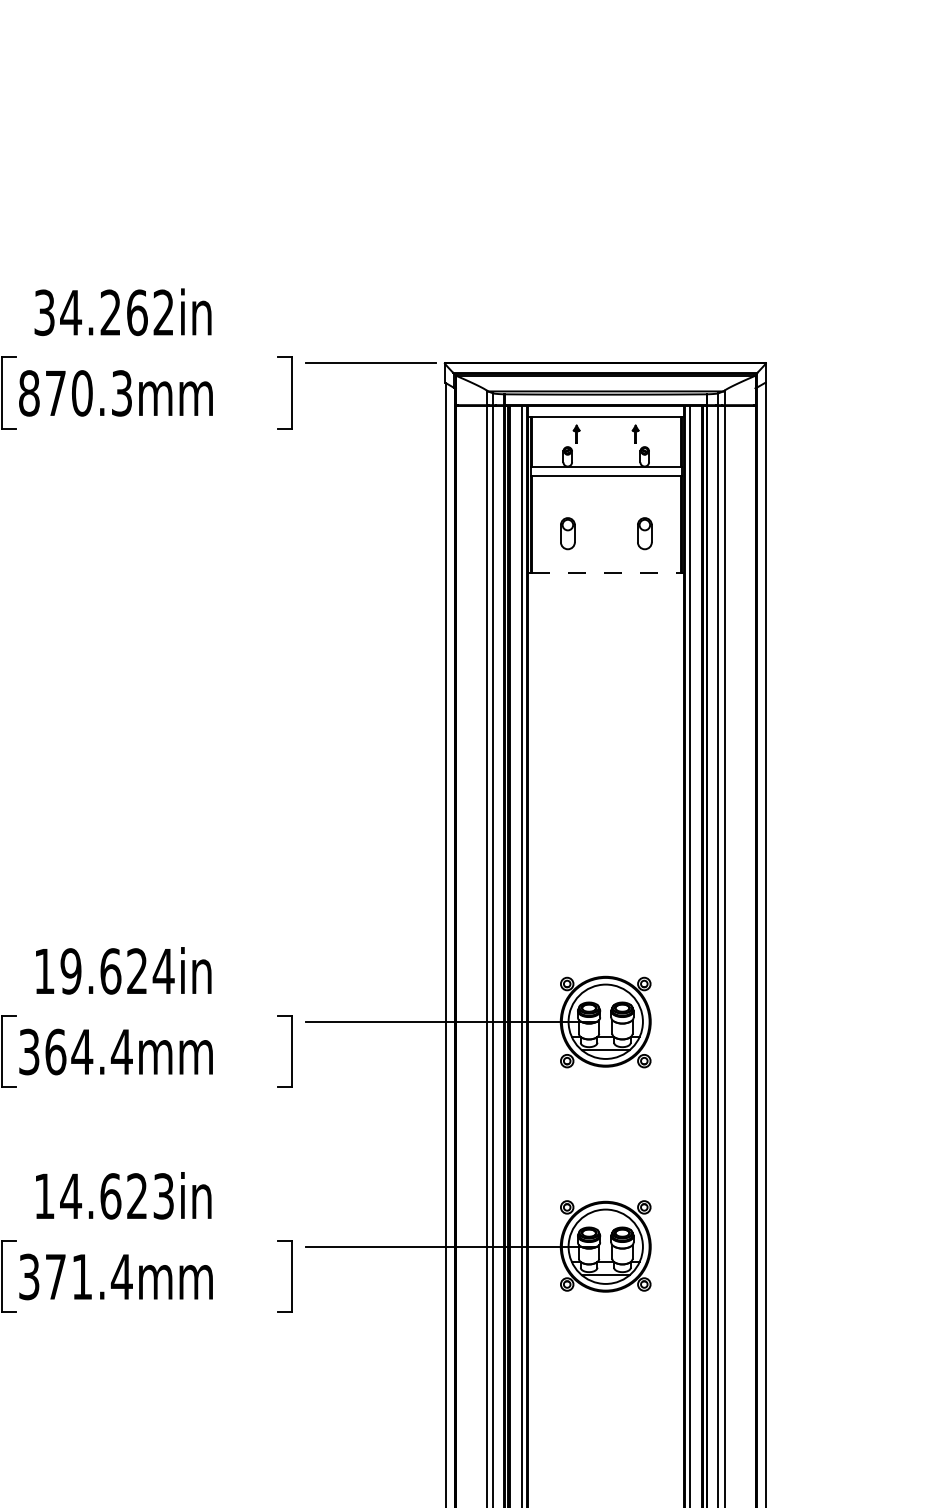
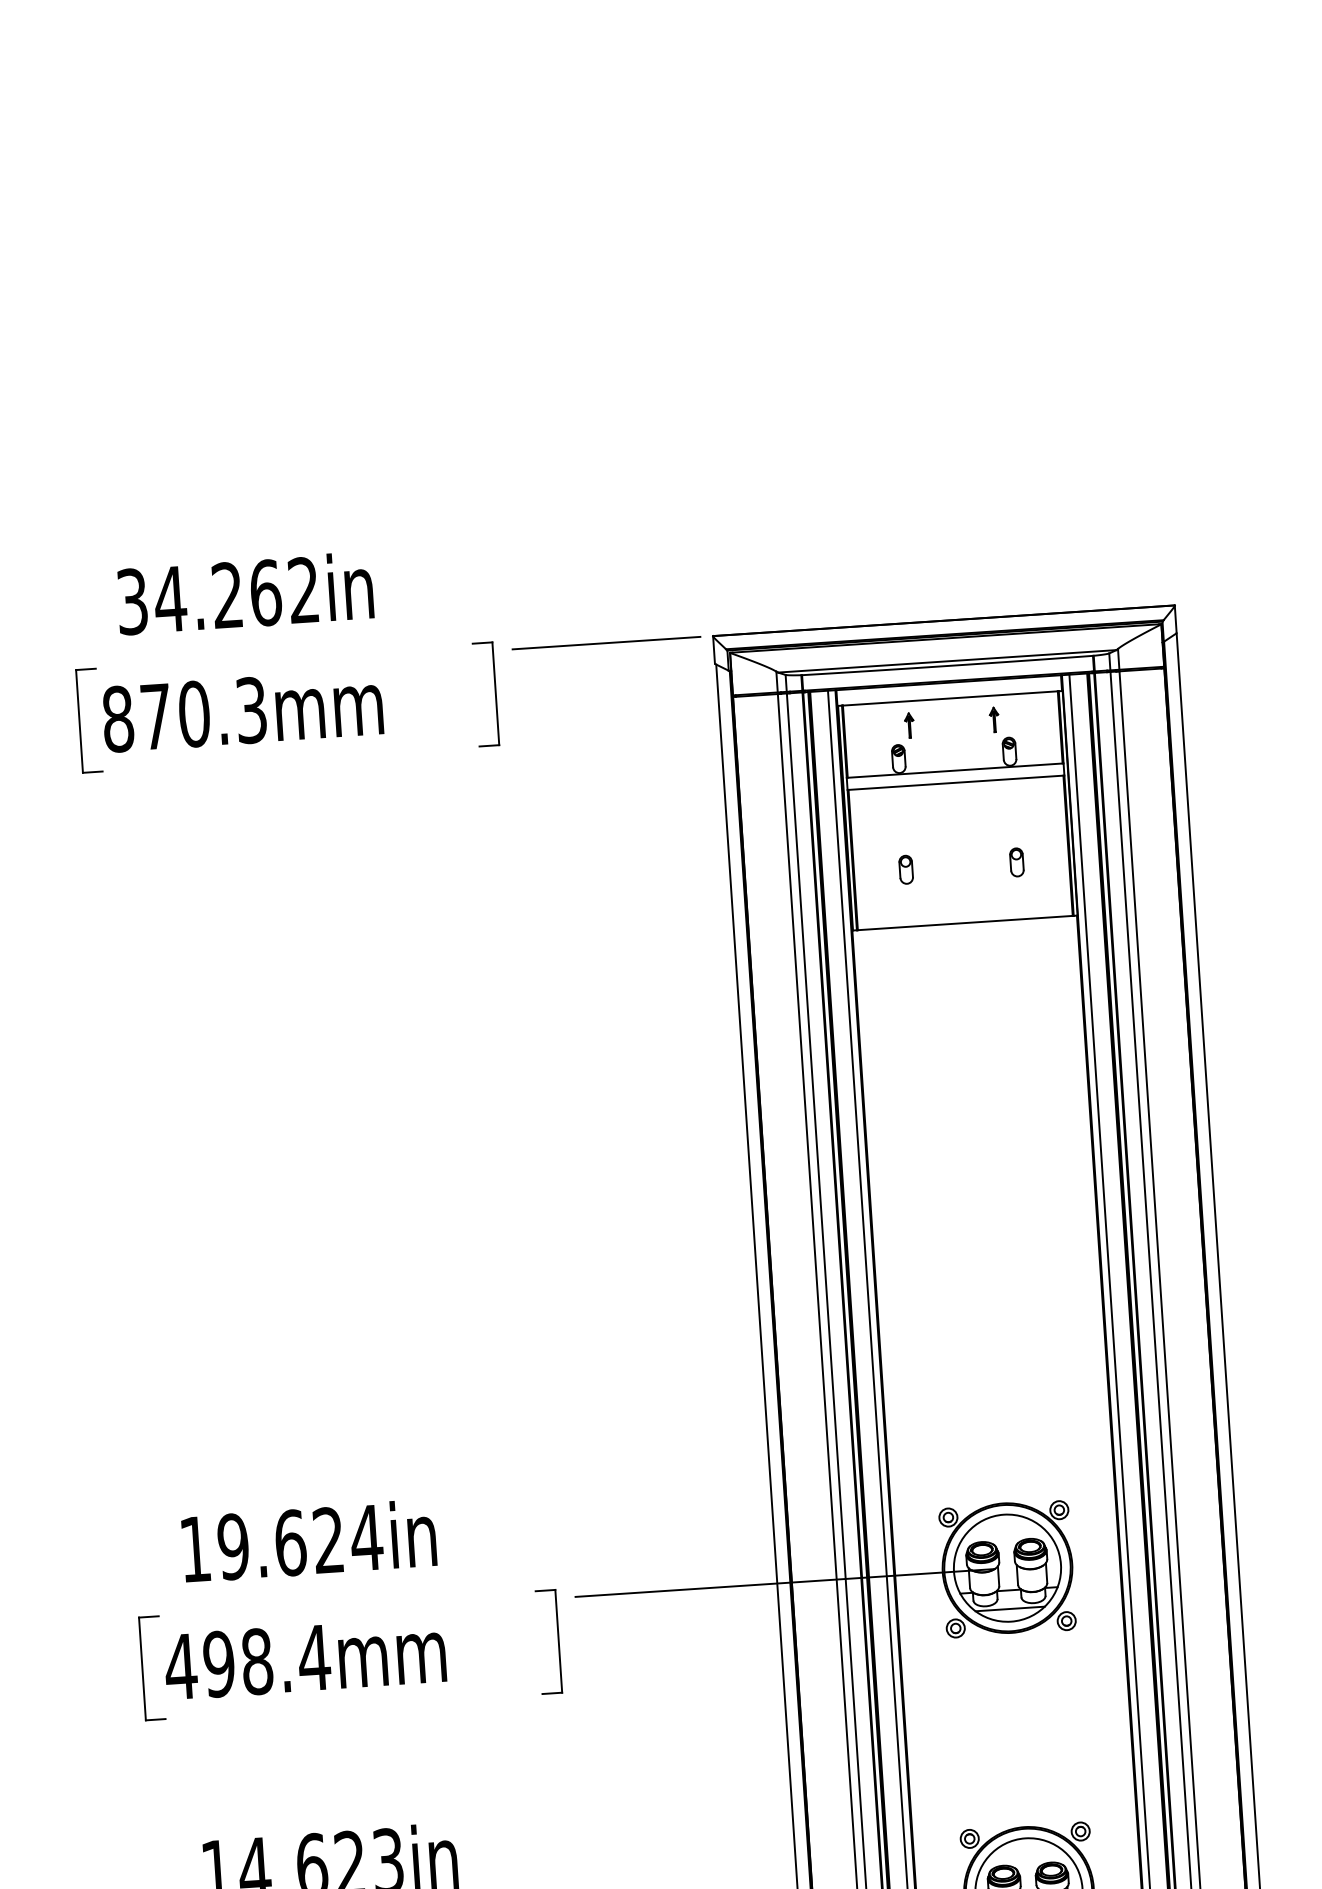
part: (567, 533) -> (905, 869), size x0.62
part: (644, 533) -> (1016, 862), size x0.62
line: (606, 573) -> (965, 923), dashed -> solid
text: (55, 1051) -> (218, 1663), 364.4mm -> 498.4mm

